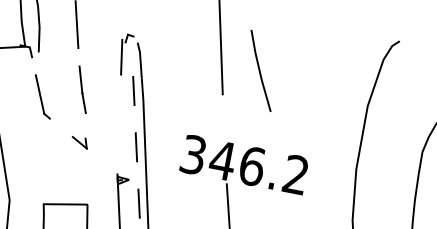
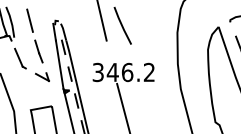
line: (118, 123) -> (59, 64), added
part: (80, 141) -> (42, 76), size x1.67

